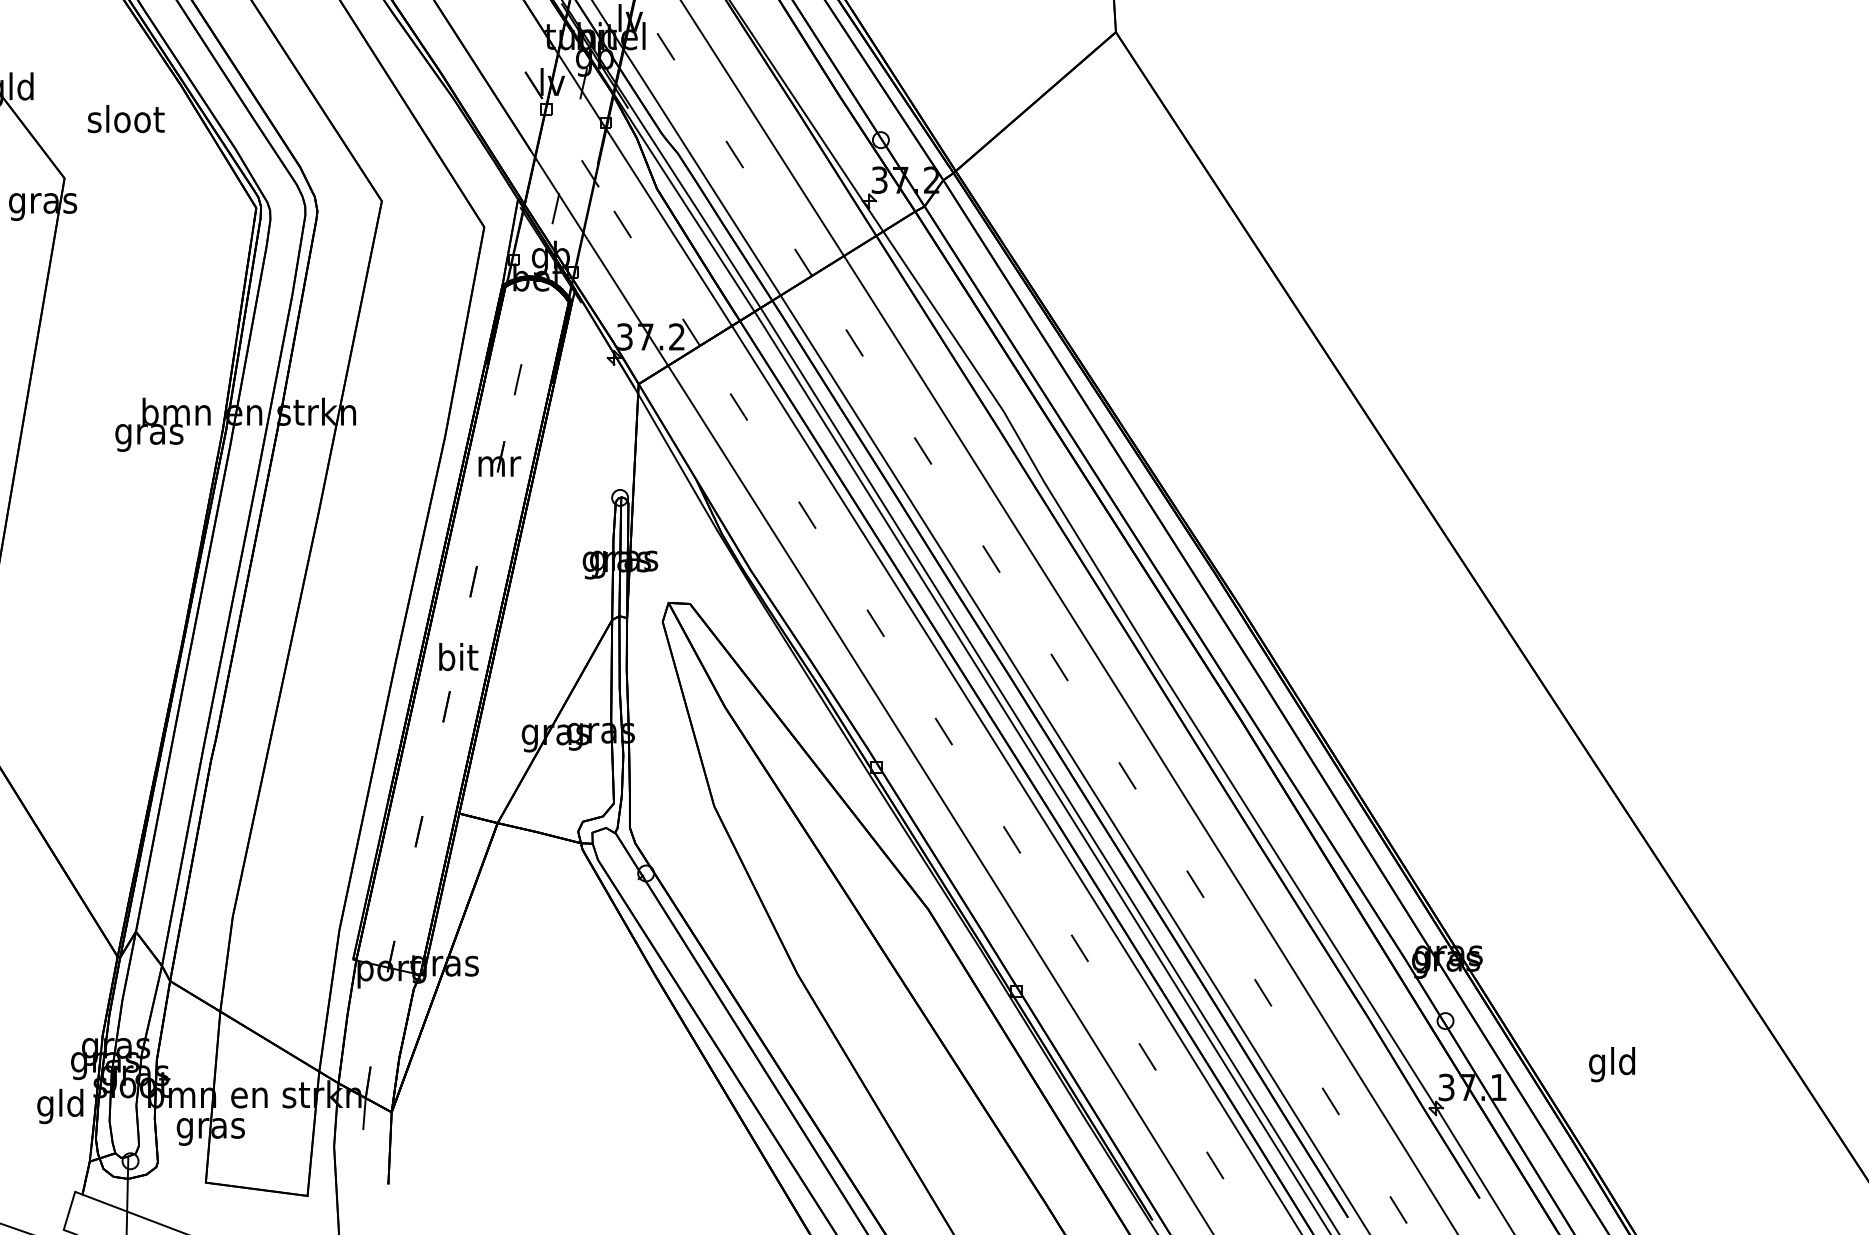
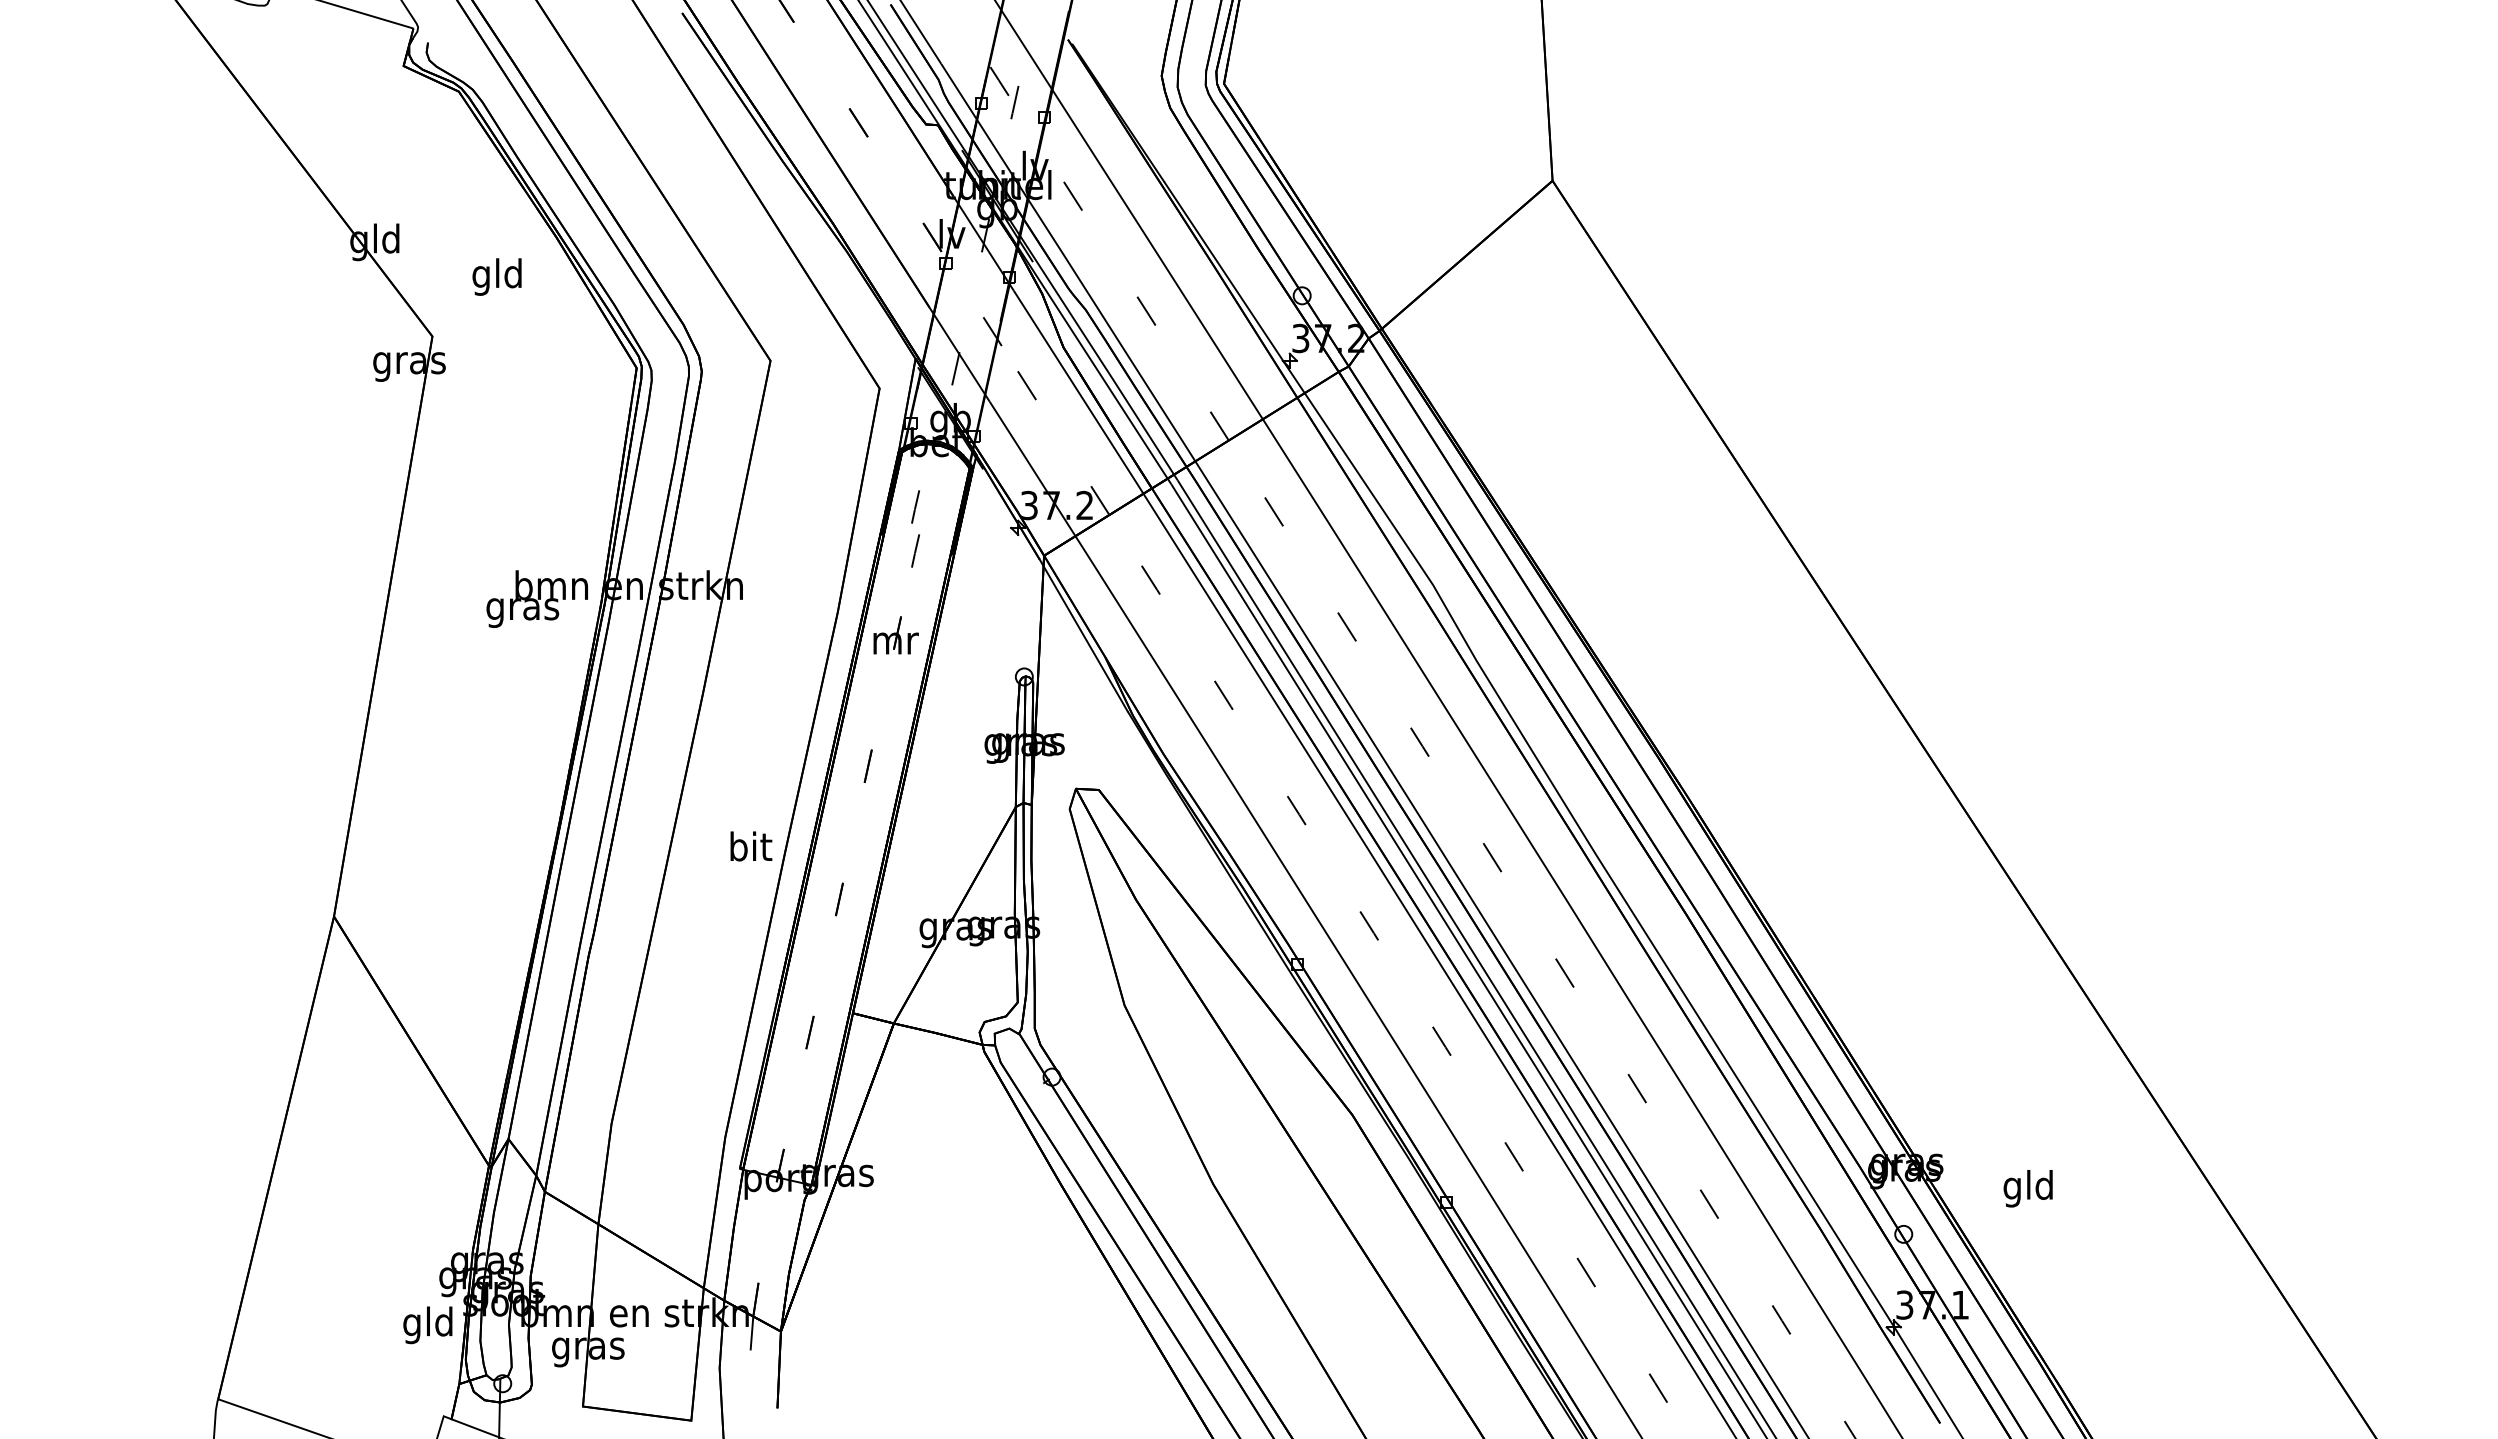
text: (126, 122) -> (498, 276), sloot -> gld
line: (517, 337) -> (915, 506), added
text: (458, 657) -> (751, 846), moved
text: (1611, 1064) -> (2027, 1188), moved

